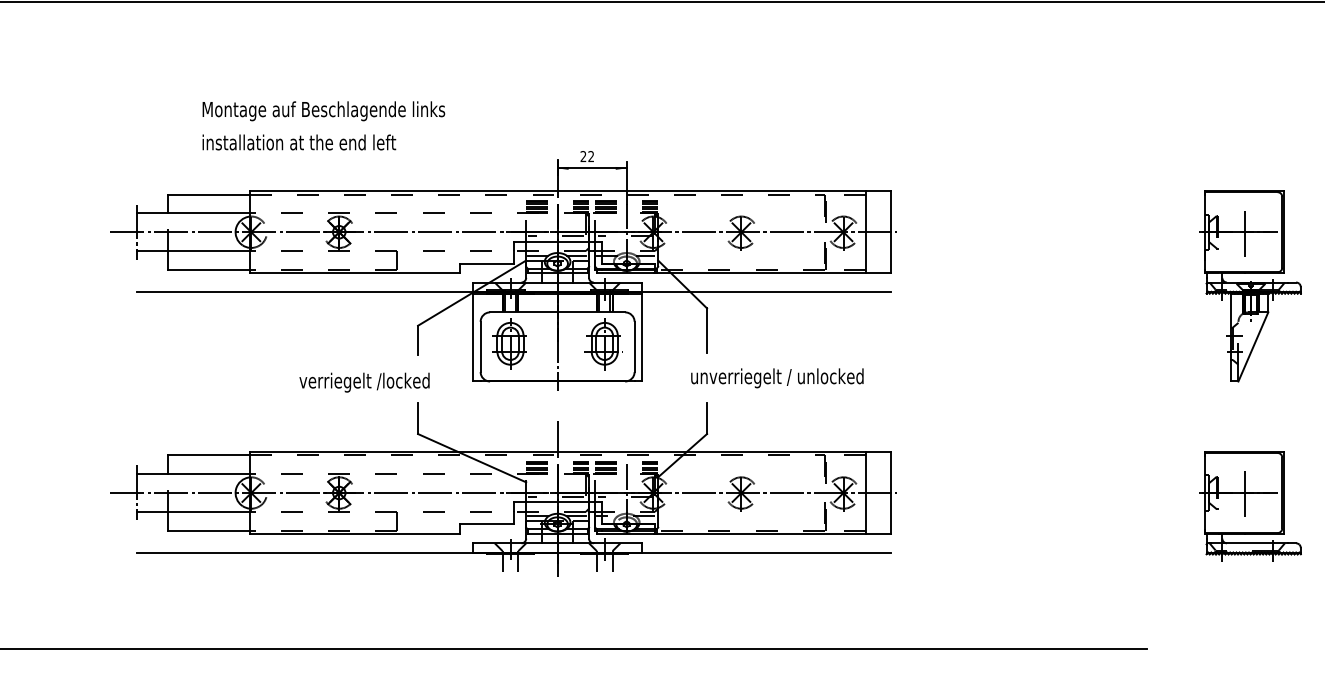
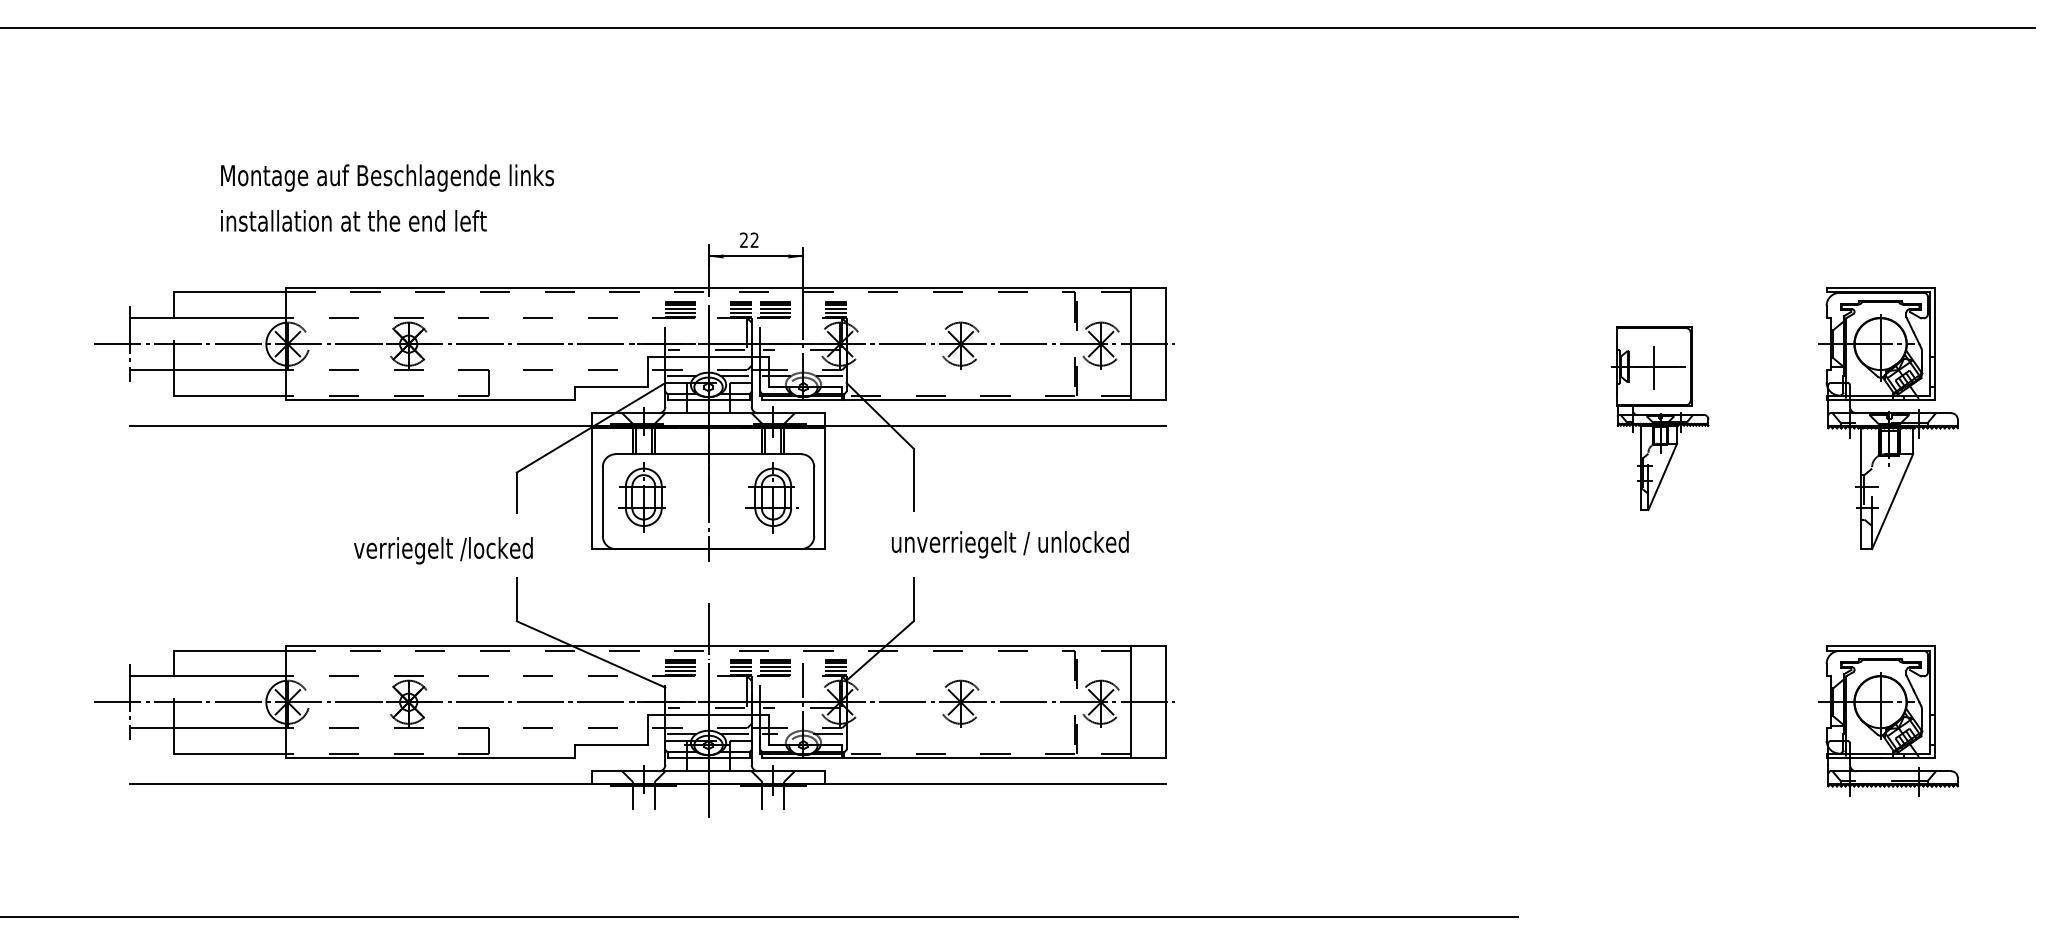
part: (1250, 286) -> (1659, 418), size x0.7
part: (1250, 506) -> (1659, 720), removed

